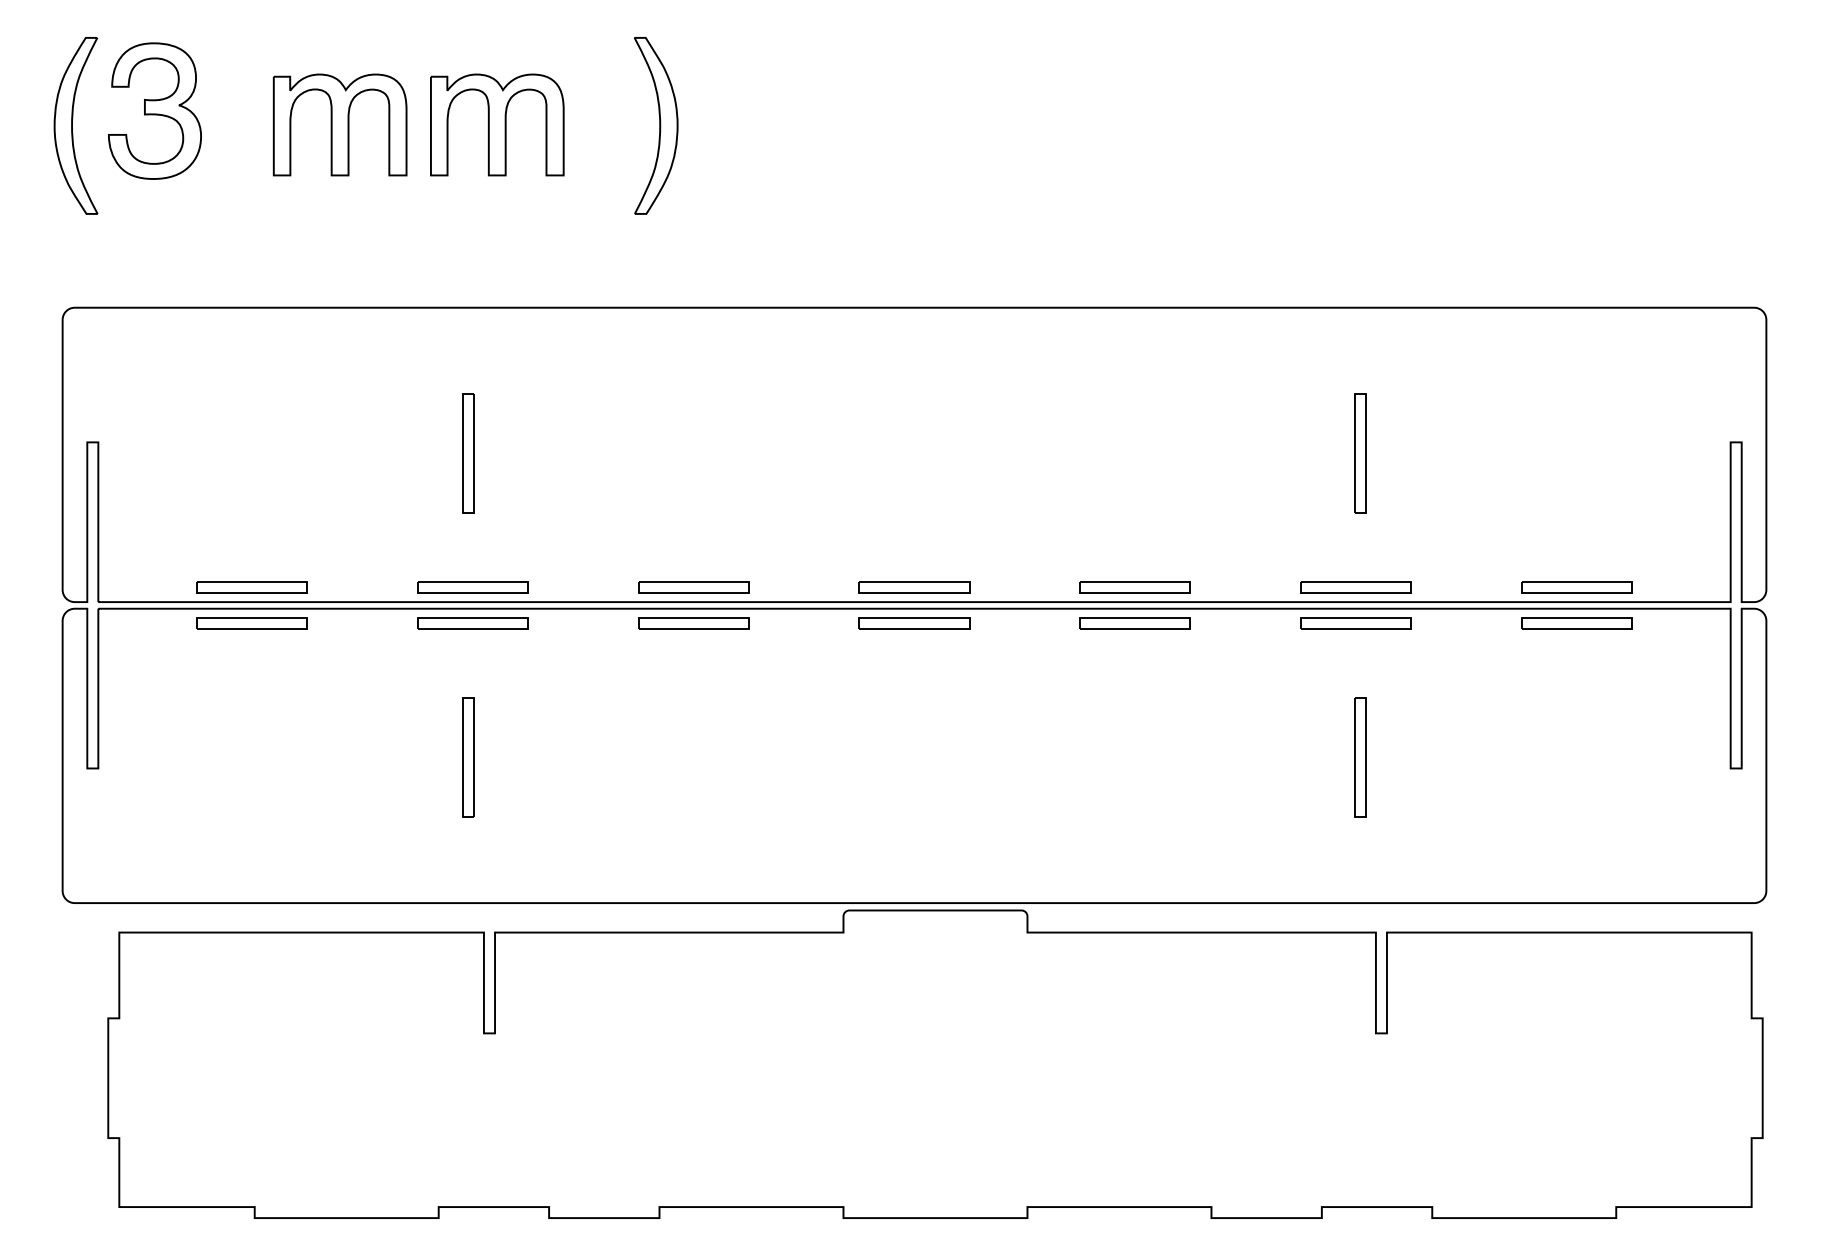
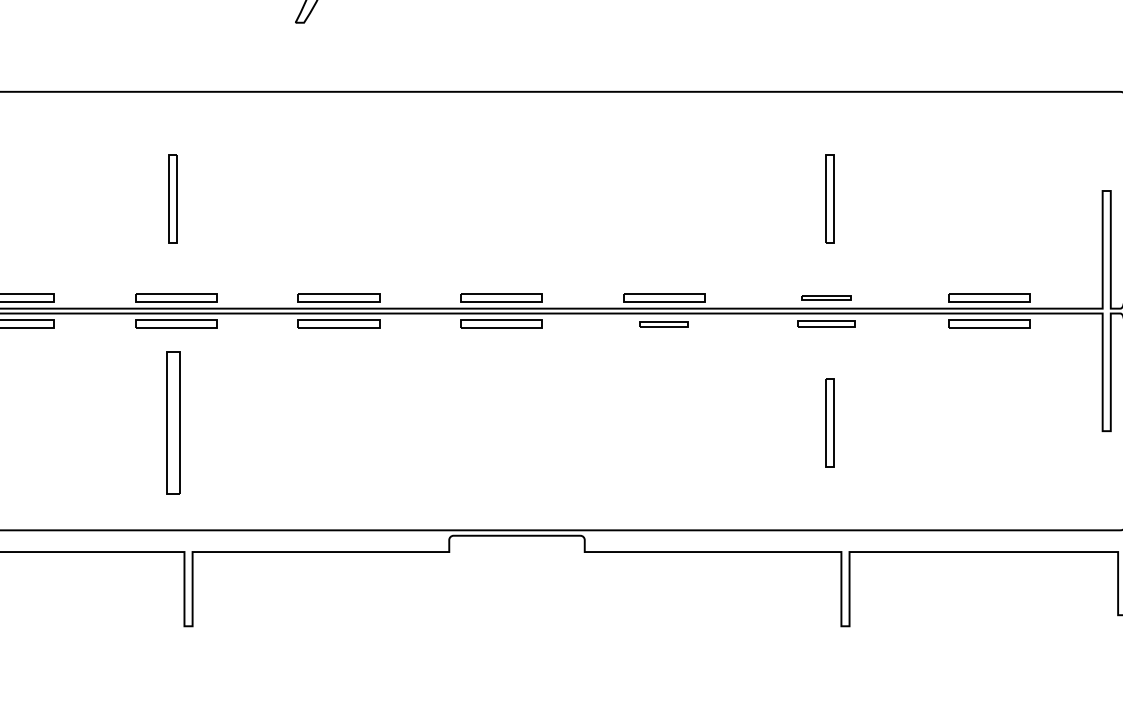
part: (1355, 587) -> (826, 297), size x0.6
part: (1134, 623) -> (663, 324), size x0.6
part: (1355, 623) -> (826, 324), size x0.7
part: (468, 757) -> (173, 423), size x1.6

